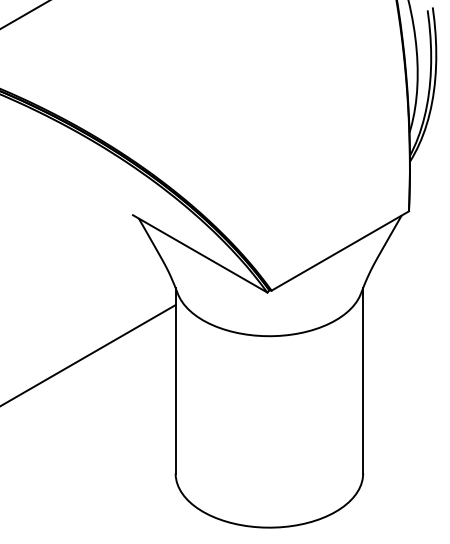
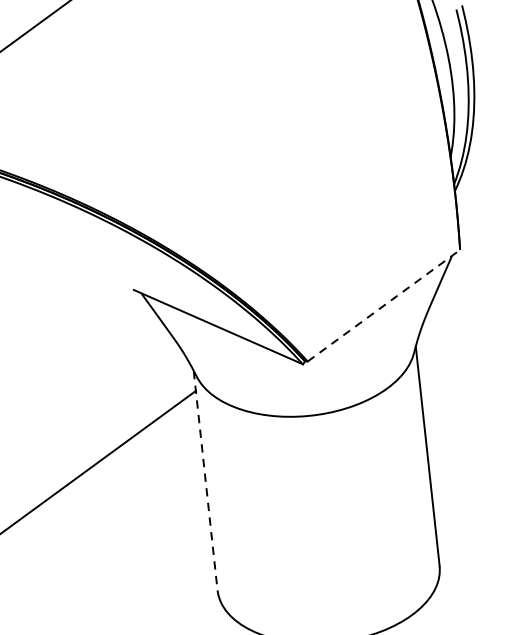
line: (340, 250) -> (384, 305), solid -> dashed
line: (175, 380) -> (205, 480), solid -> dashed

